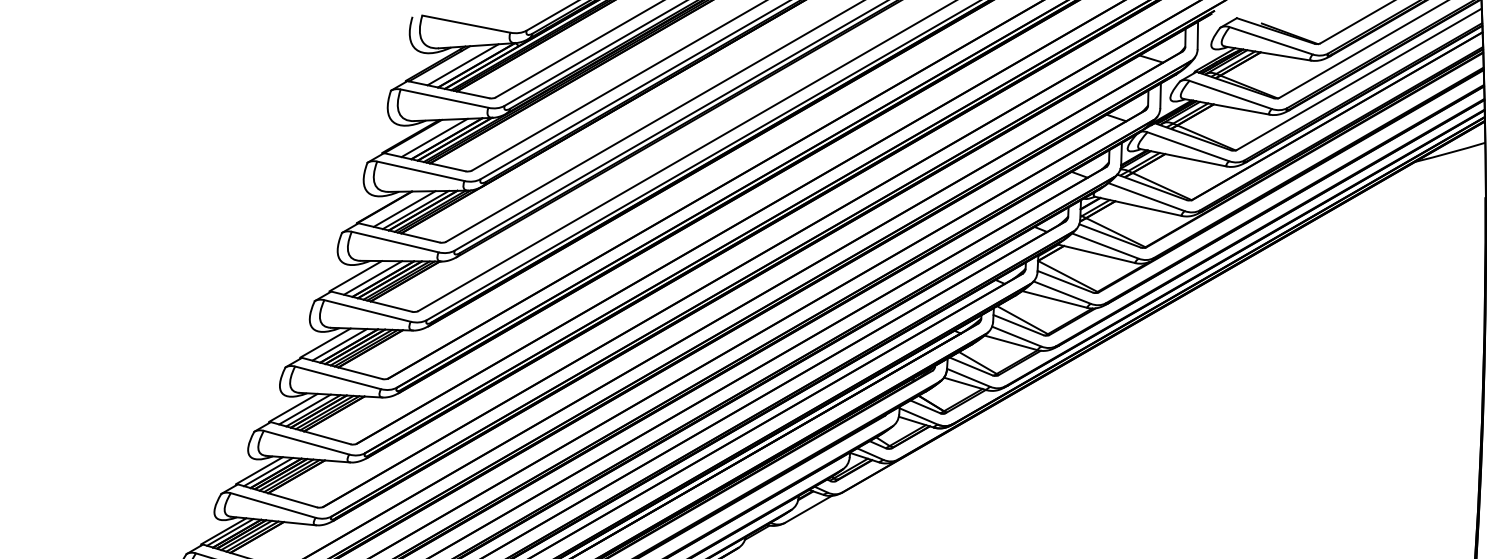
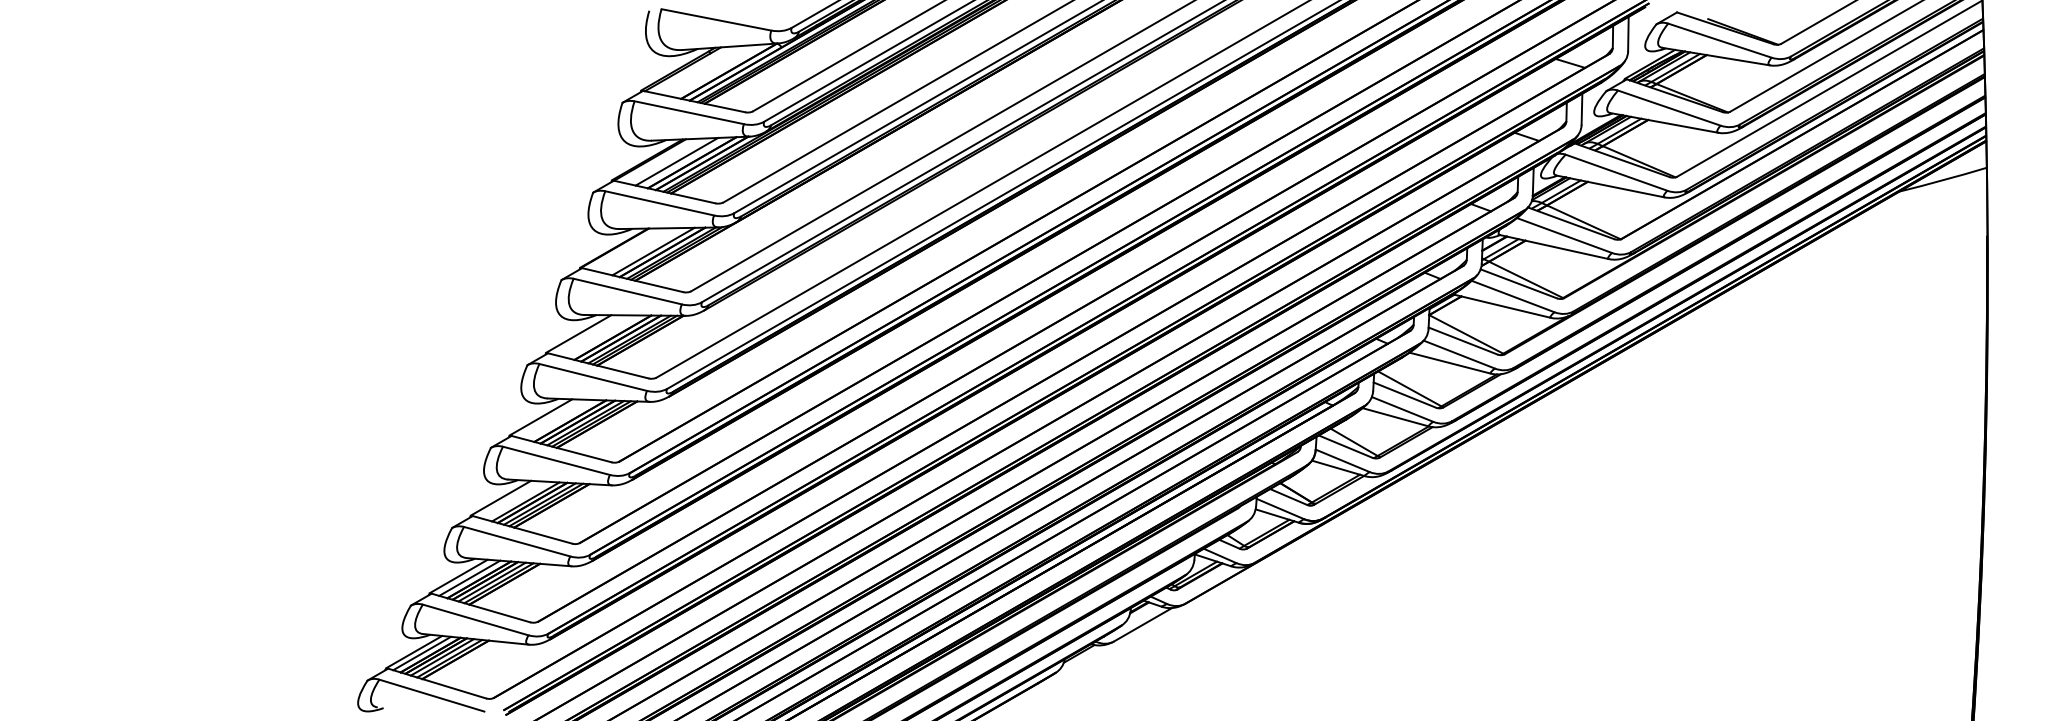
line: (463, 64) -> (712, 70), removed
line: (404, 209) -> (639, 250), removed
line: (373, 278) -> (600, 336), removed
line: (339, 344) -> (558, 419), removed
line: (305, 408) -> (515, 499), removed

